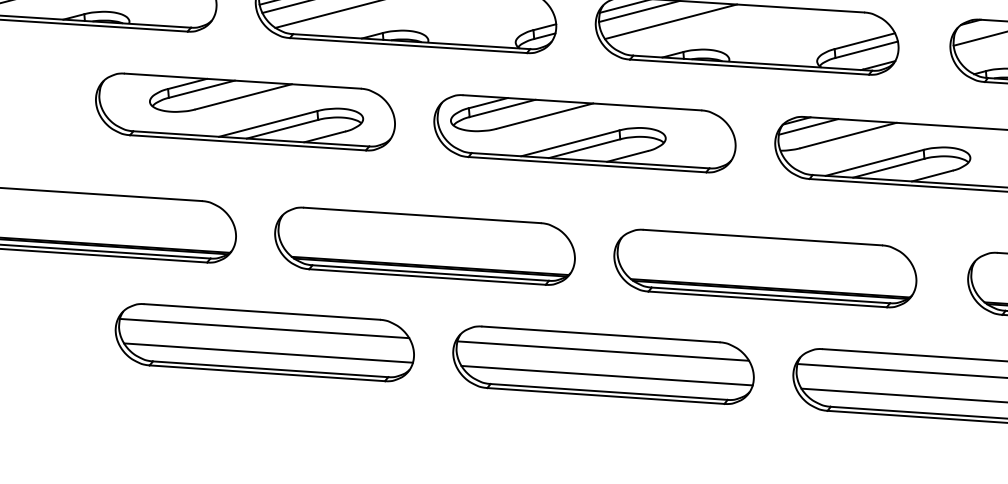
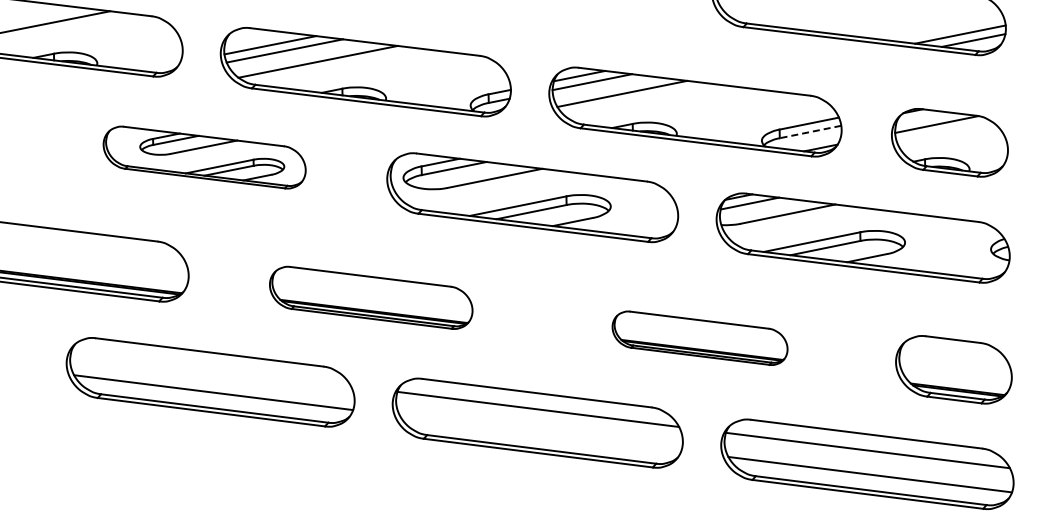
line: (866, 50) -> (810, 132), solid -> dashed
part: (245, 111) -> (204, 157), size x0.7
part: (424, 245) -> (370, 297), size x0.7
part: (764, 267) -> (699, 337), size x0.6
line: (263, 328) -> (210, 368), removed
line: (606, 375) -> (540, 433), removed

